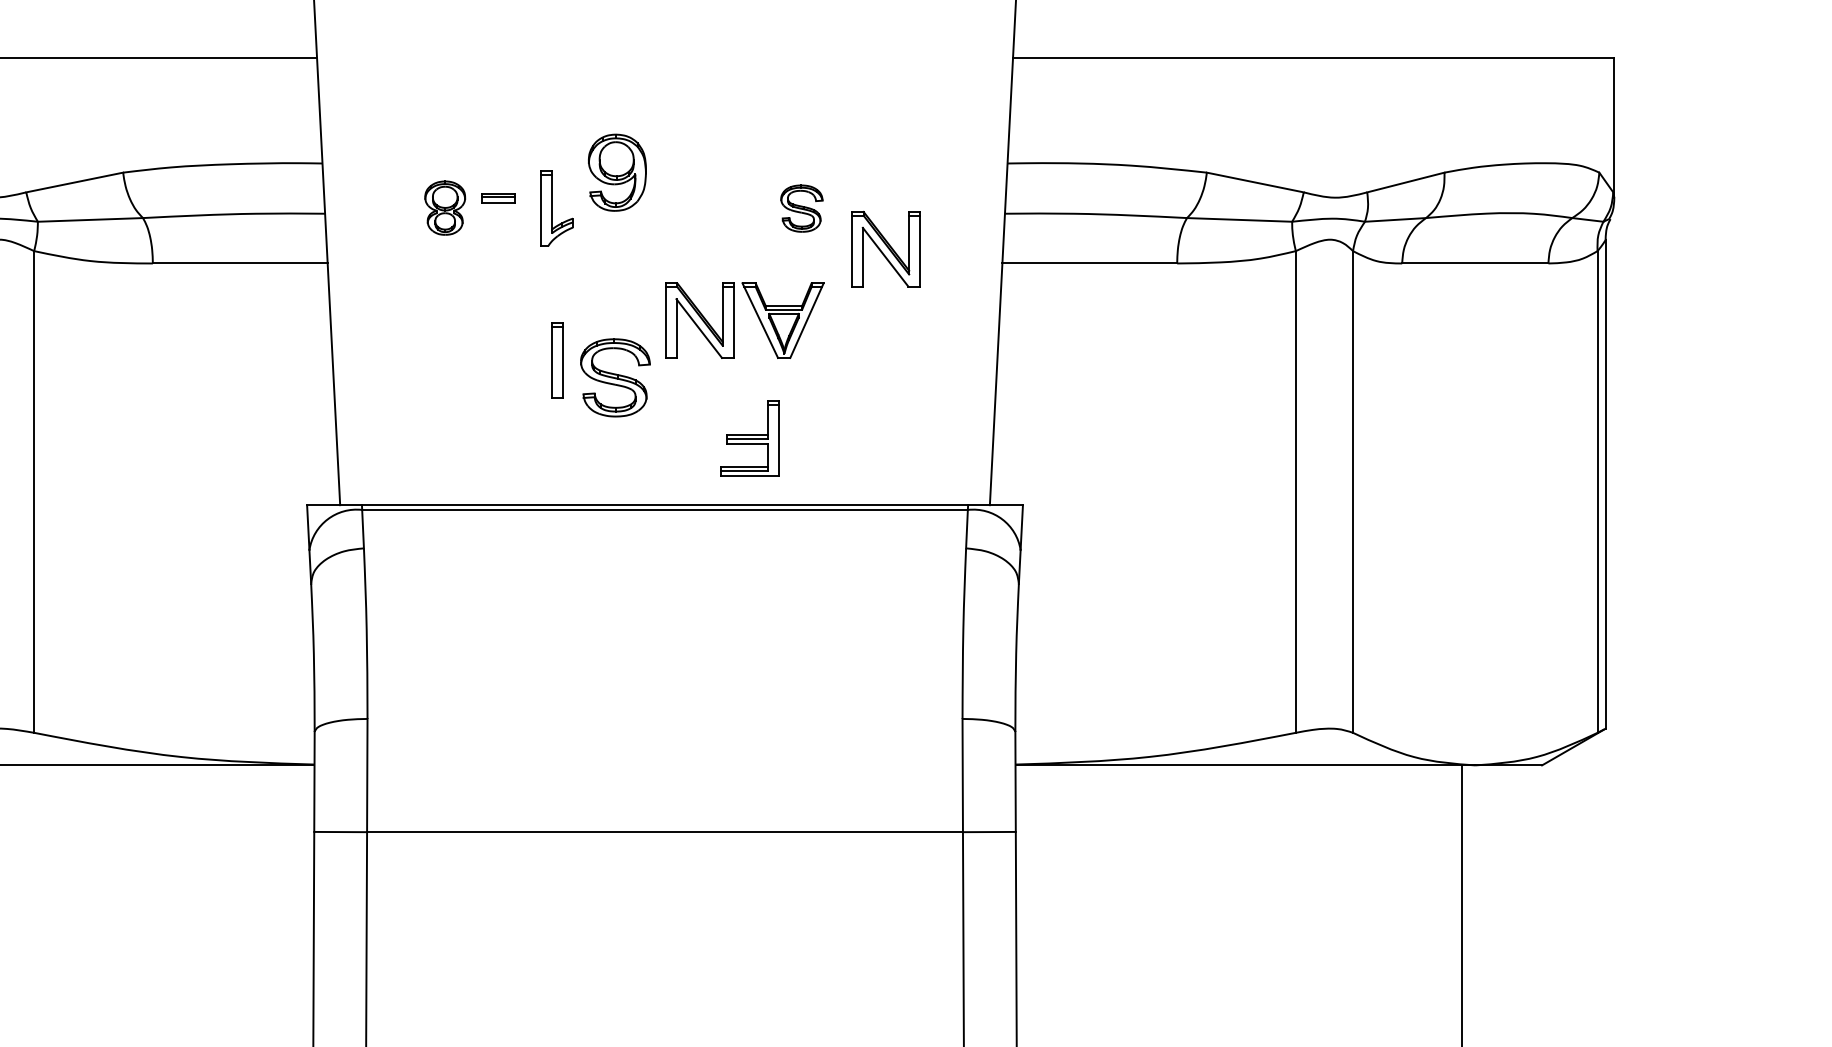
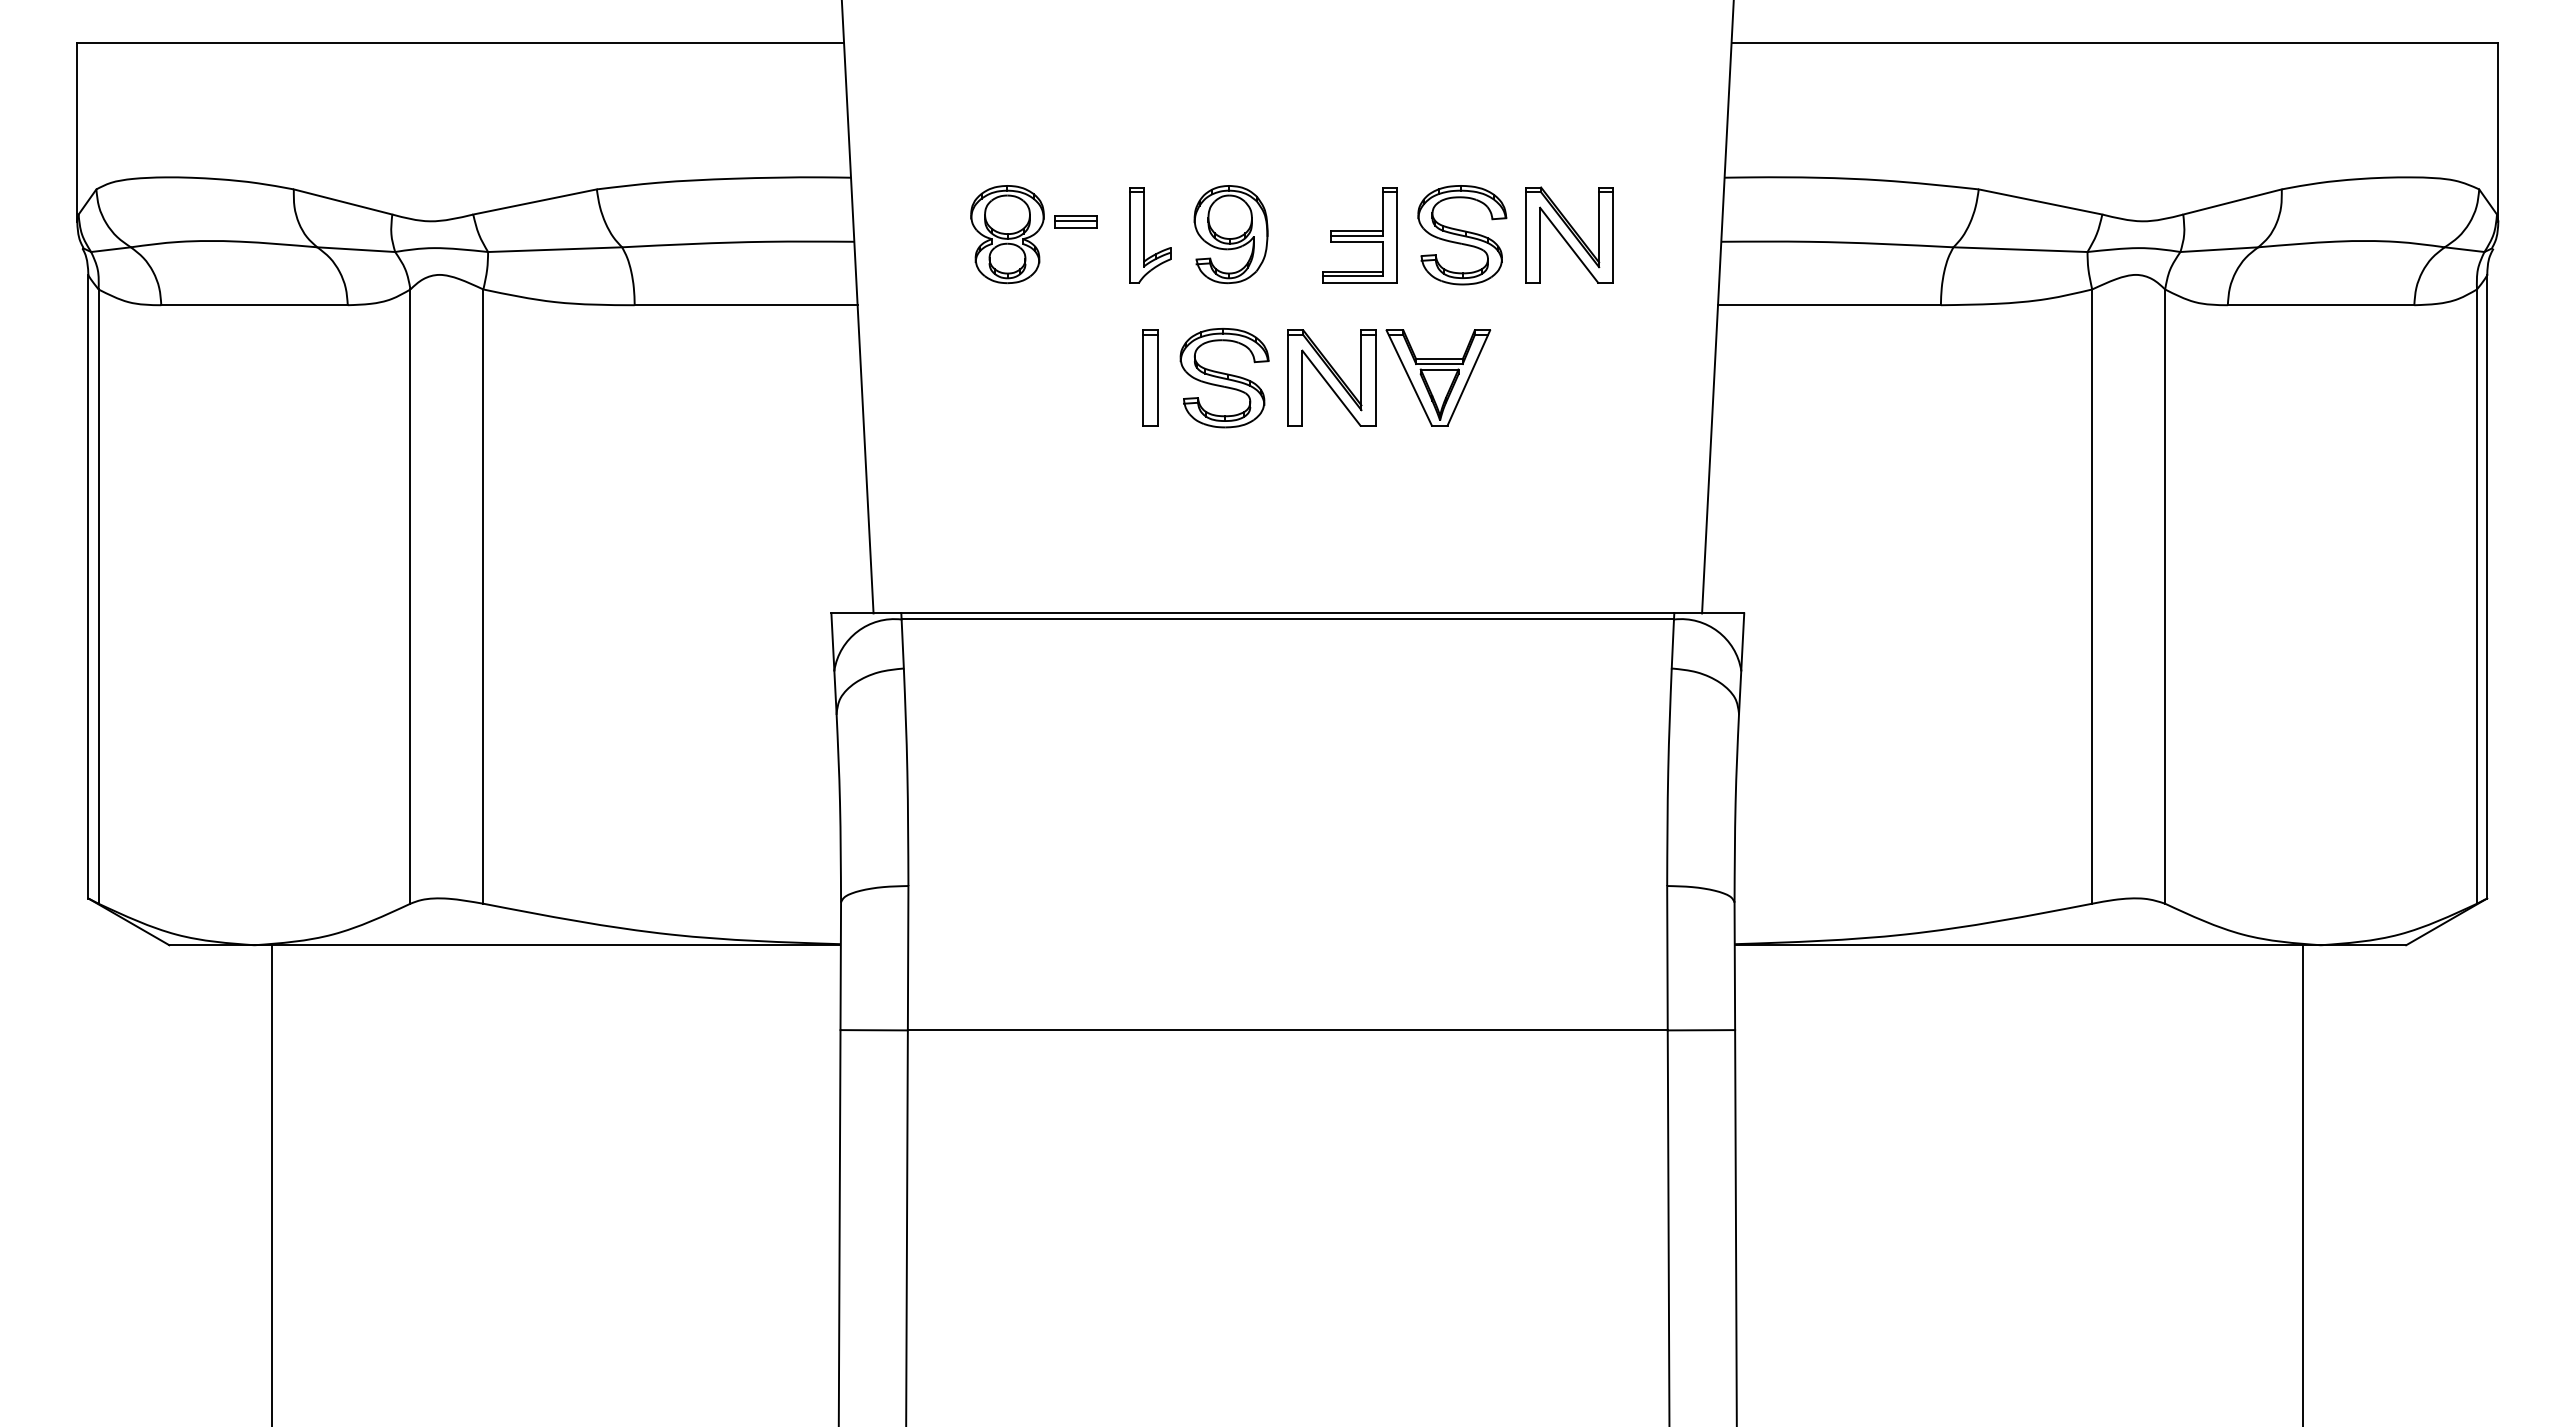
part: (616, 172) -> (1230, 234), moved
part: (445, 208) -> (1007, 234), size x1.43
part: (802, 208) -> (1462, 235), size x1.67
part: (885, 248) -> (1569, 234), moved
part: (557, 360) -> (1150, 377), moved
part: (615, 378) -> (1224, 378), moved
part: (749, 438) -> (1359, 235), moved

